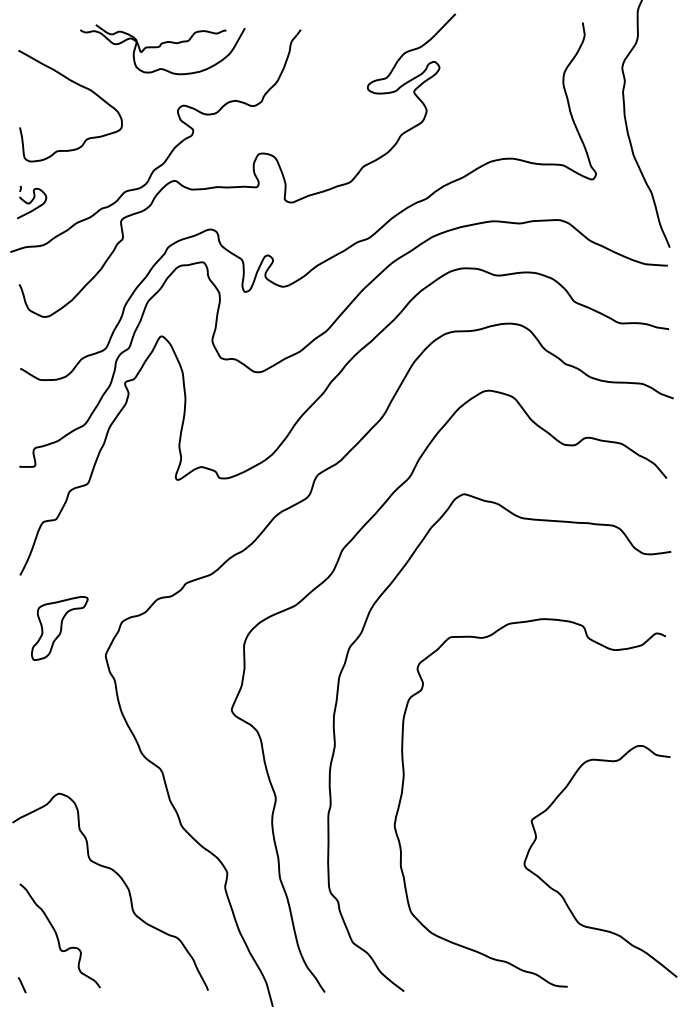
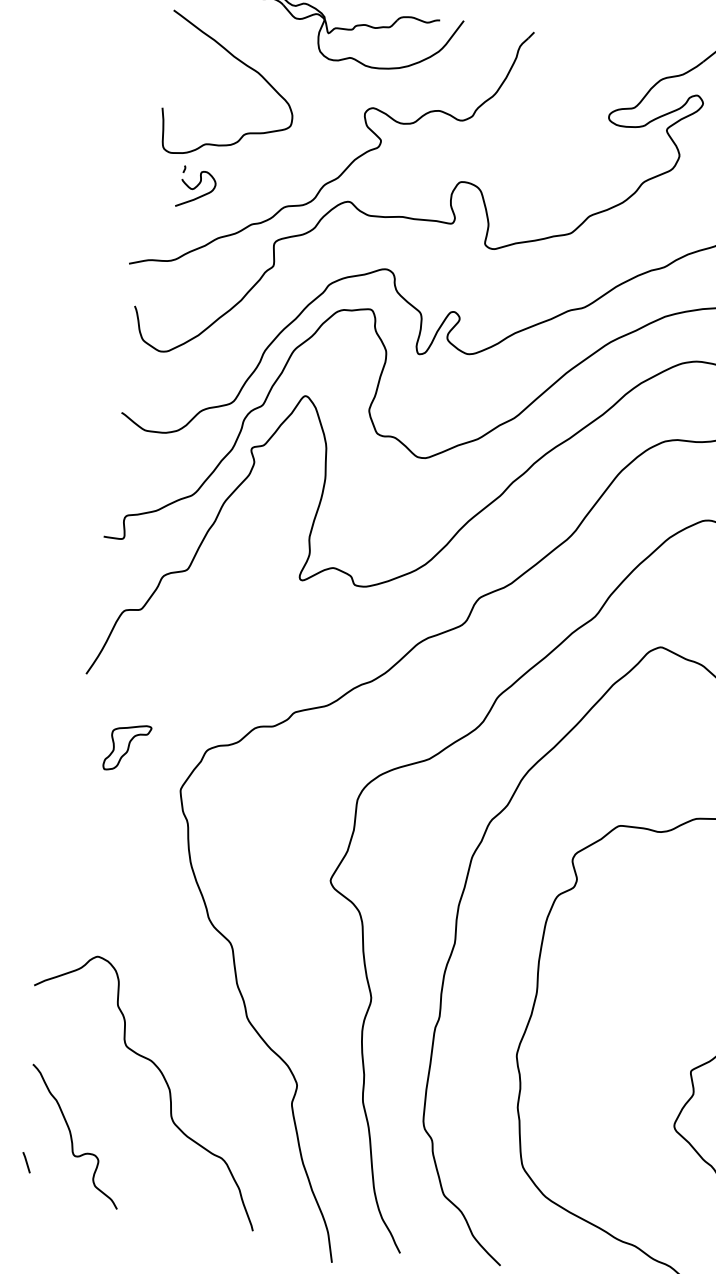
part: (32, 202) -> (197, 188), moved
part: (59, 628) -> (126, 747), size x0.6
line: (22, 985) -> (26, 1163), moved

